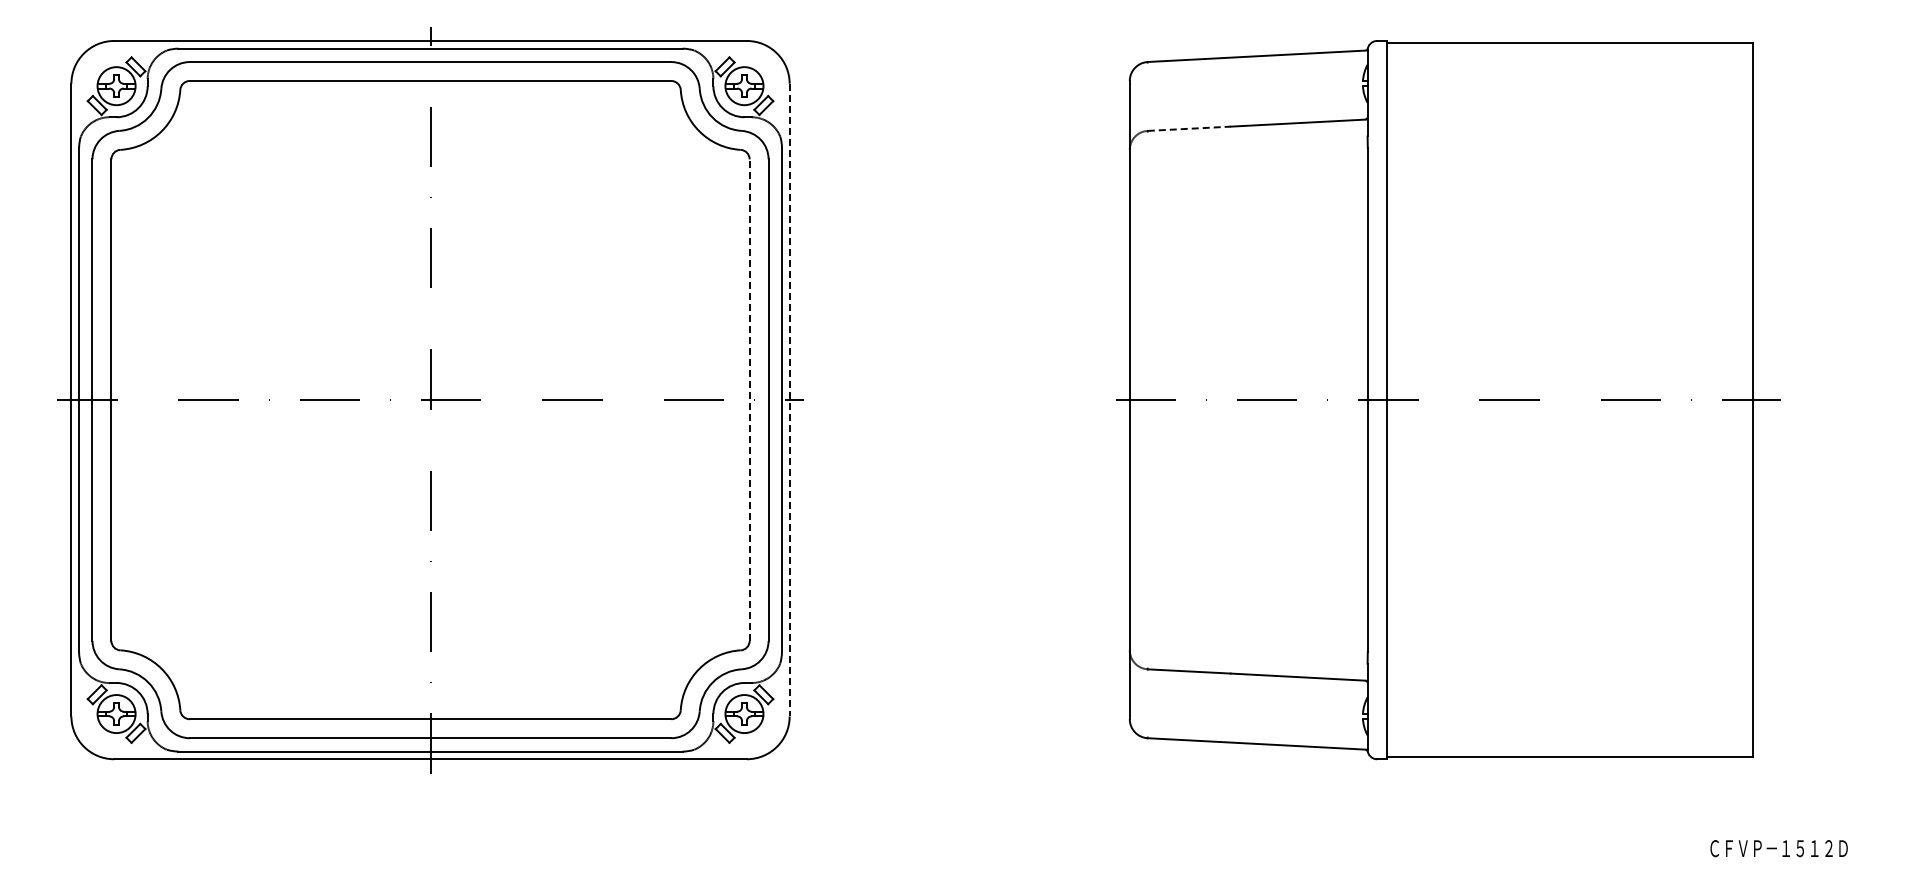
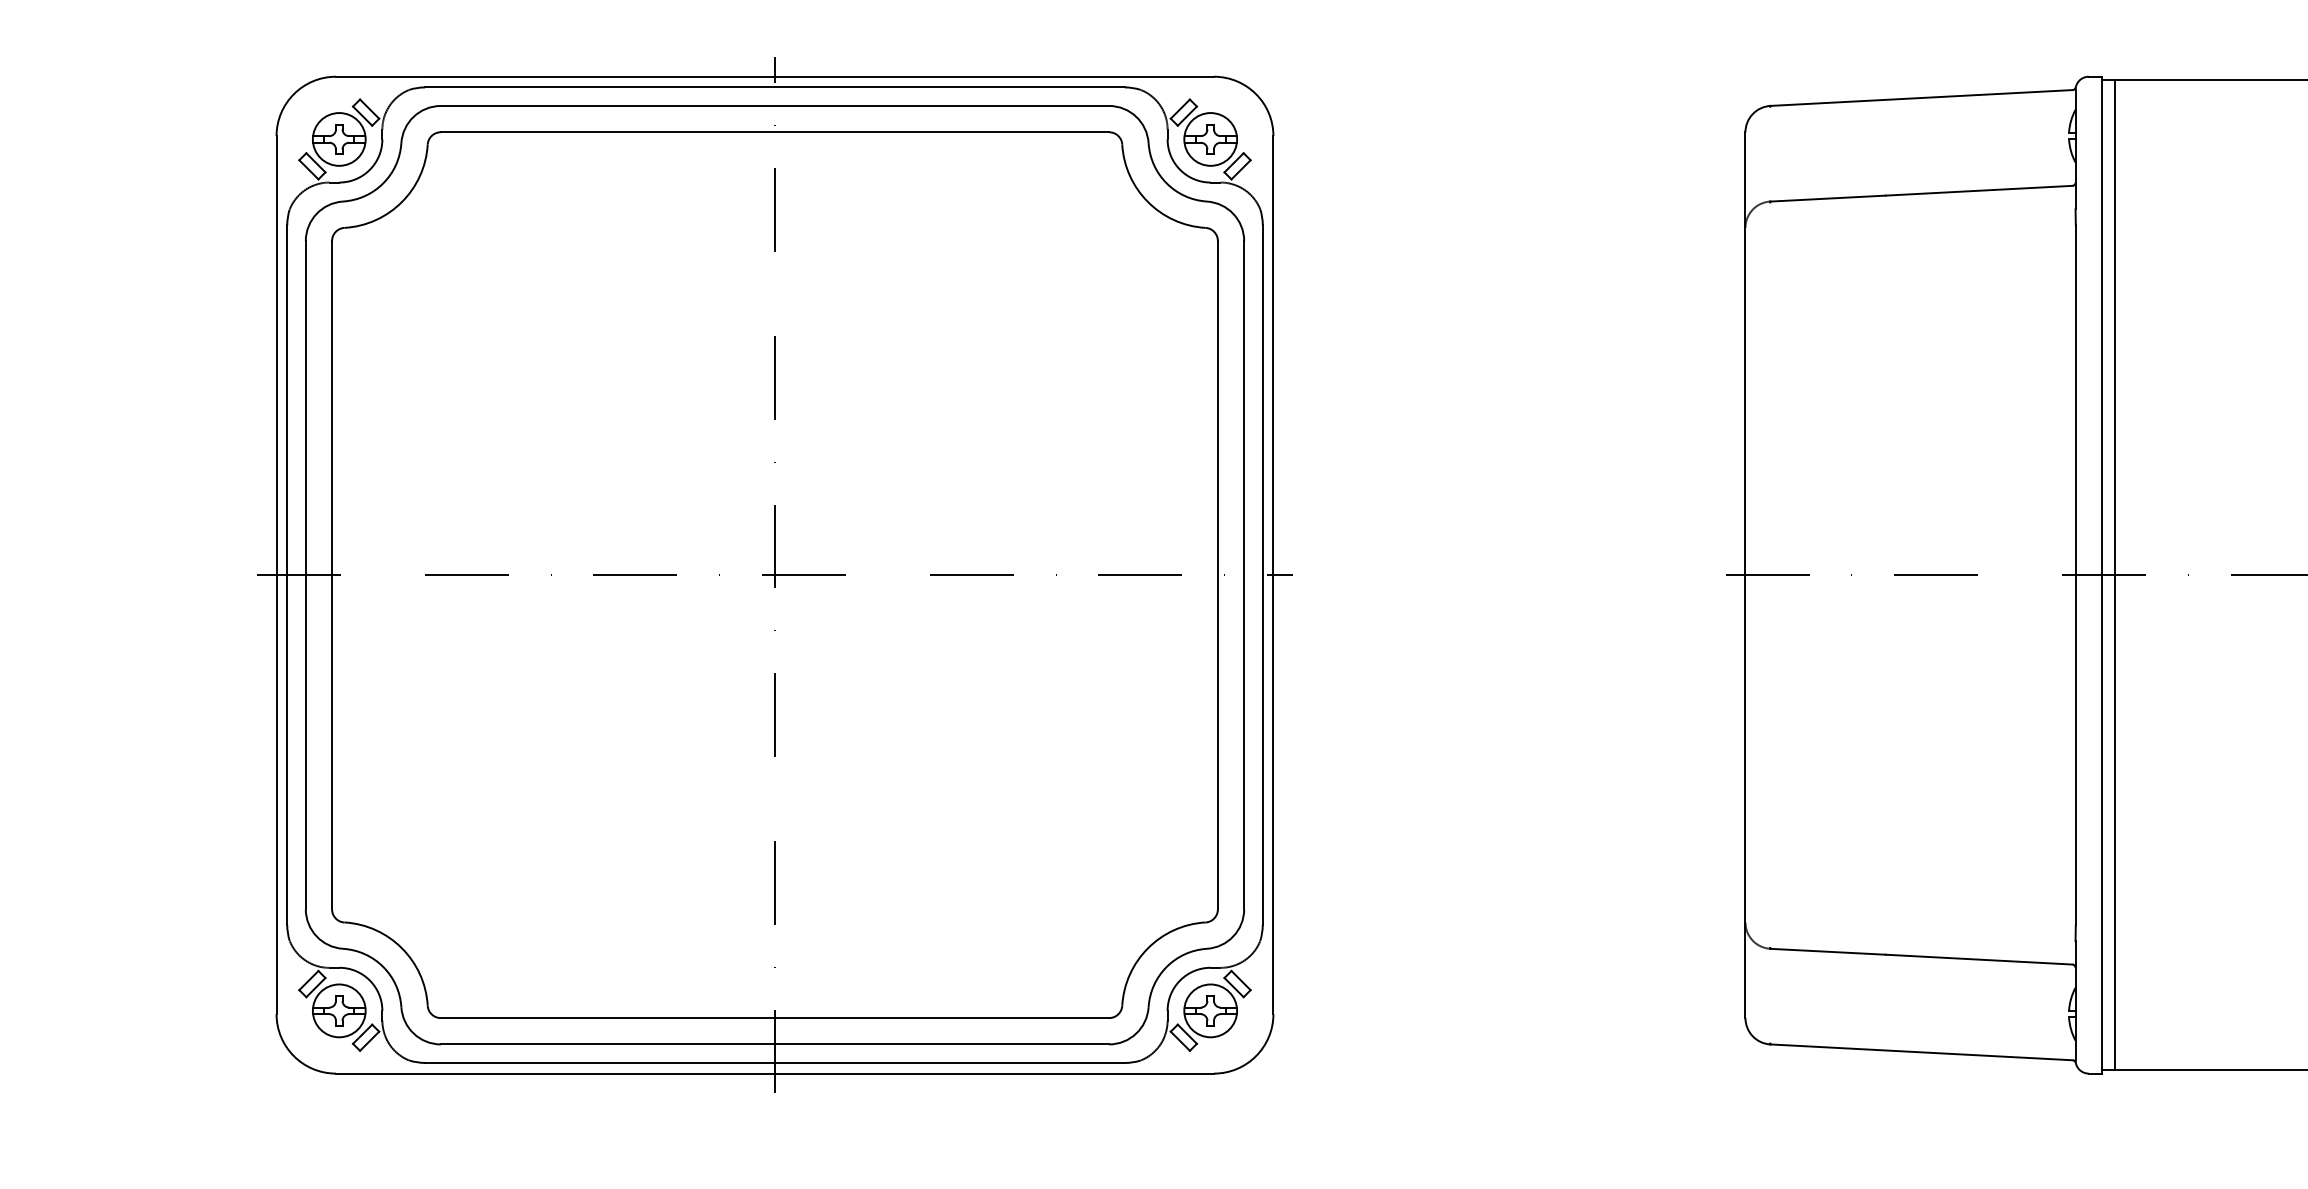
line: (1189, 128) -> (1828, 198), dashed -> solid
line: (1396, 399) -> (2115, 574), added
line: (749, 400) -> (1217, 575), dashed -> solid
line: (789, 400) -> (1273, 575), dashed -> solid

